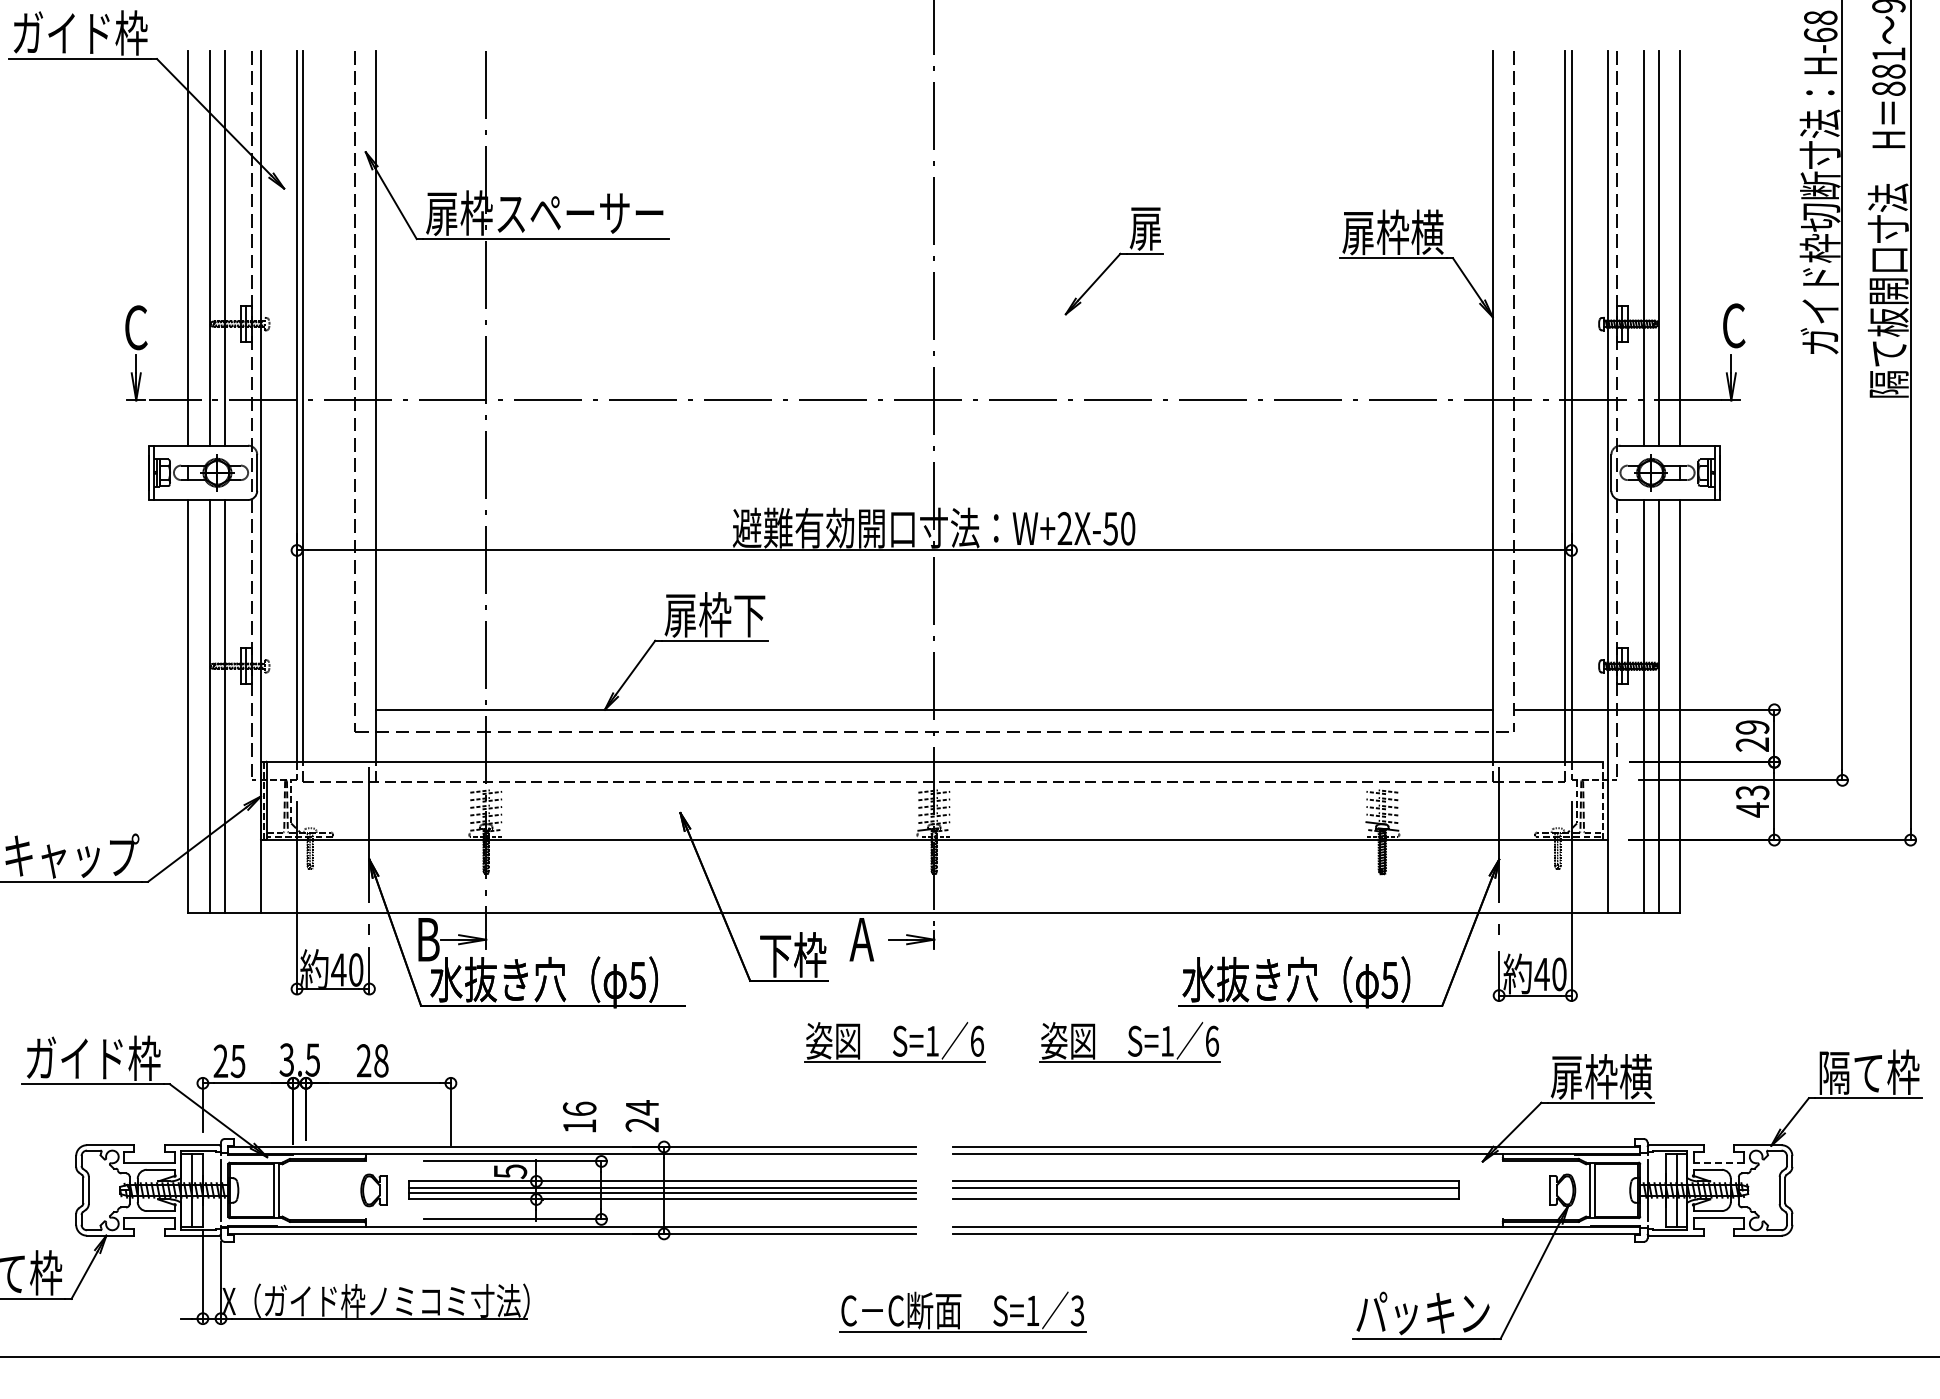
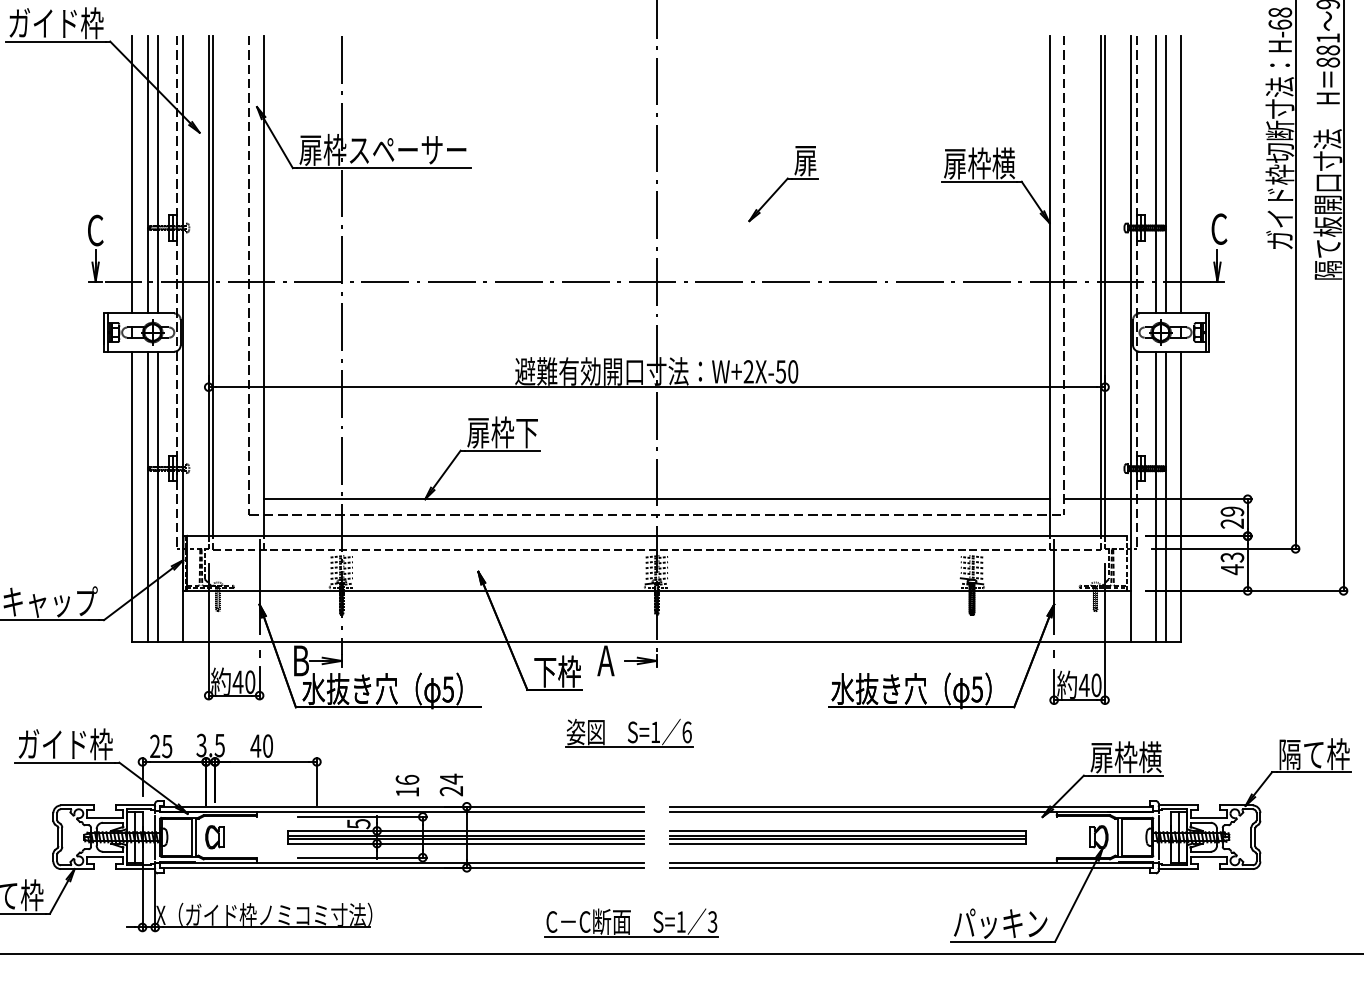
part: (1129, 1042) -> (794, 733), removed
text: (372, 1060) -> (261, 745), 28 -> 40
line: (1718, 1162) -> (1208, 817), dashed -> solid
part: (373, 1190) -> (214, 837), moved
line: (1205, 1193) -> (847, 839), added
part: (962, 1311) -> (631, 922), moved

